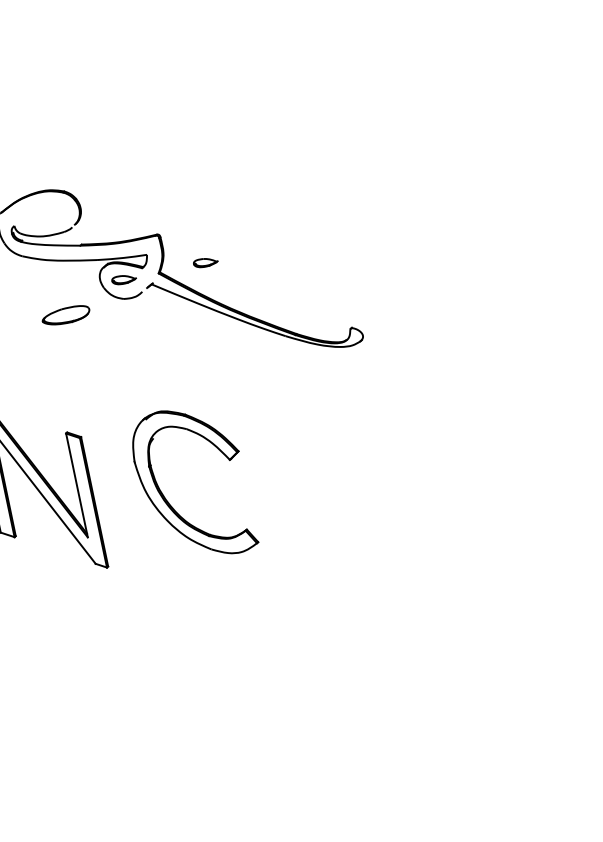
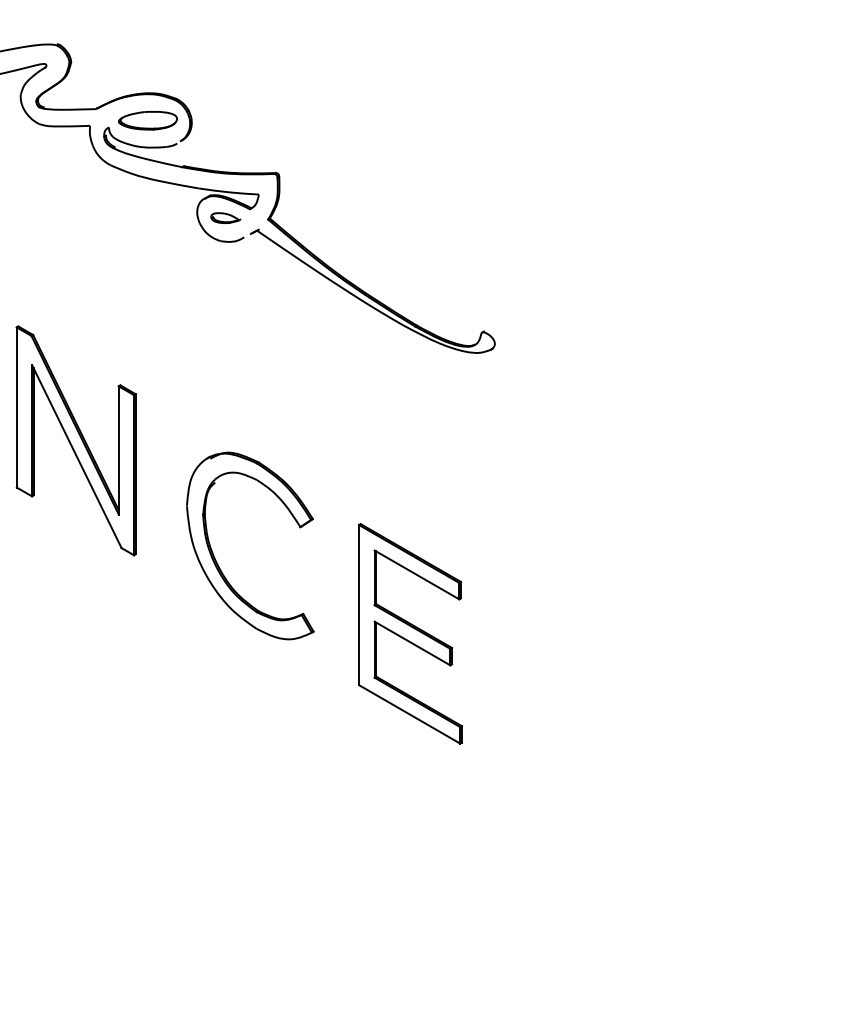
part: (205, 261) -> (326, 217), removed
part: (65, 315) -> (147, 120), moved
part: (166, 498) -> (215, 557), moved
part: (343, 584) -> (410, 633), added

